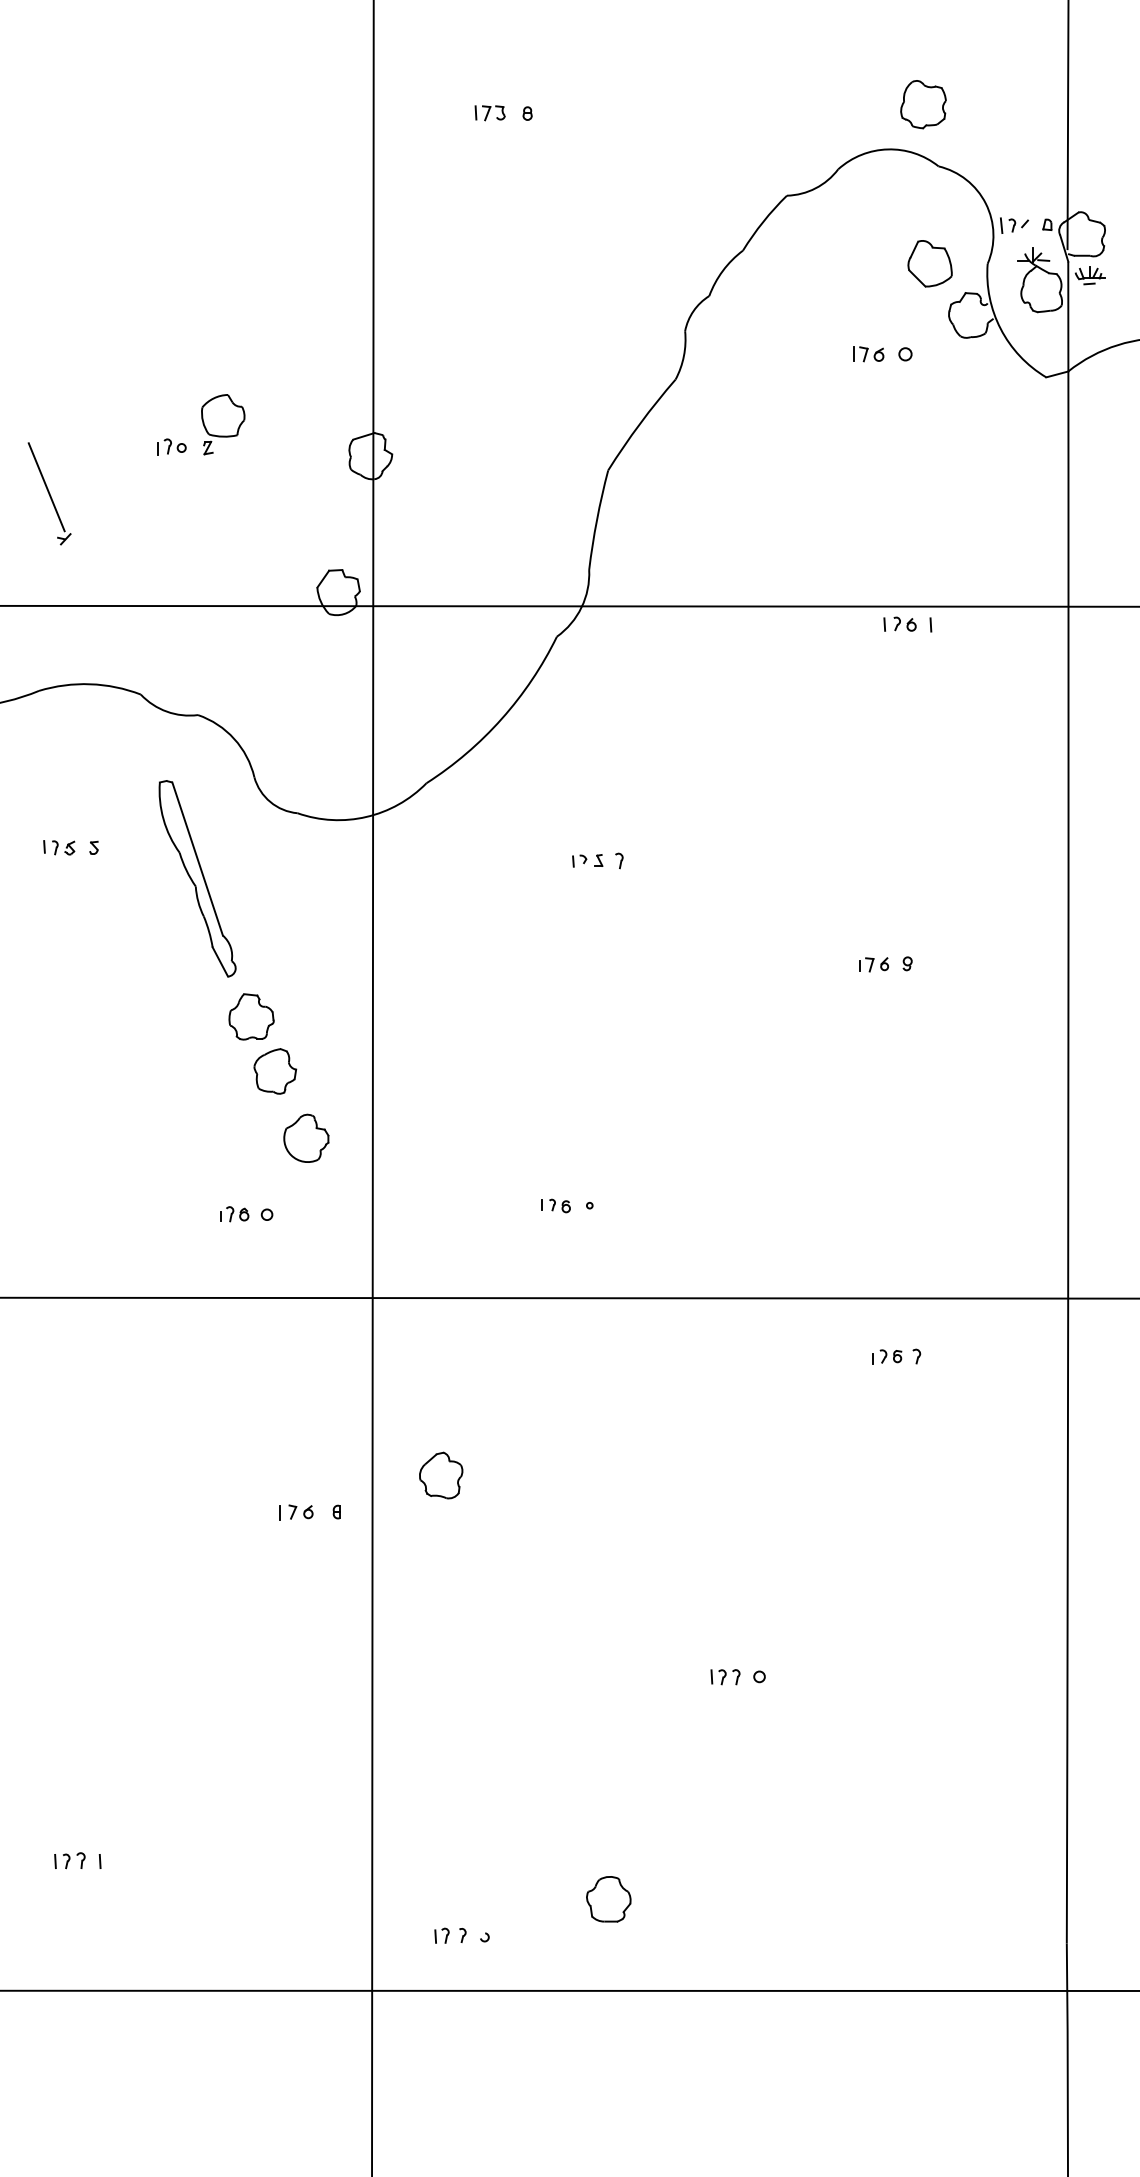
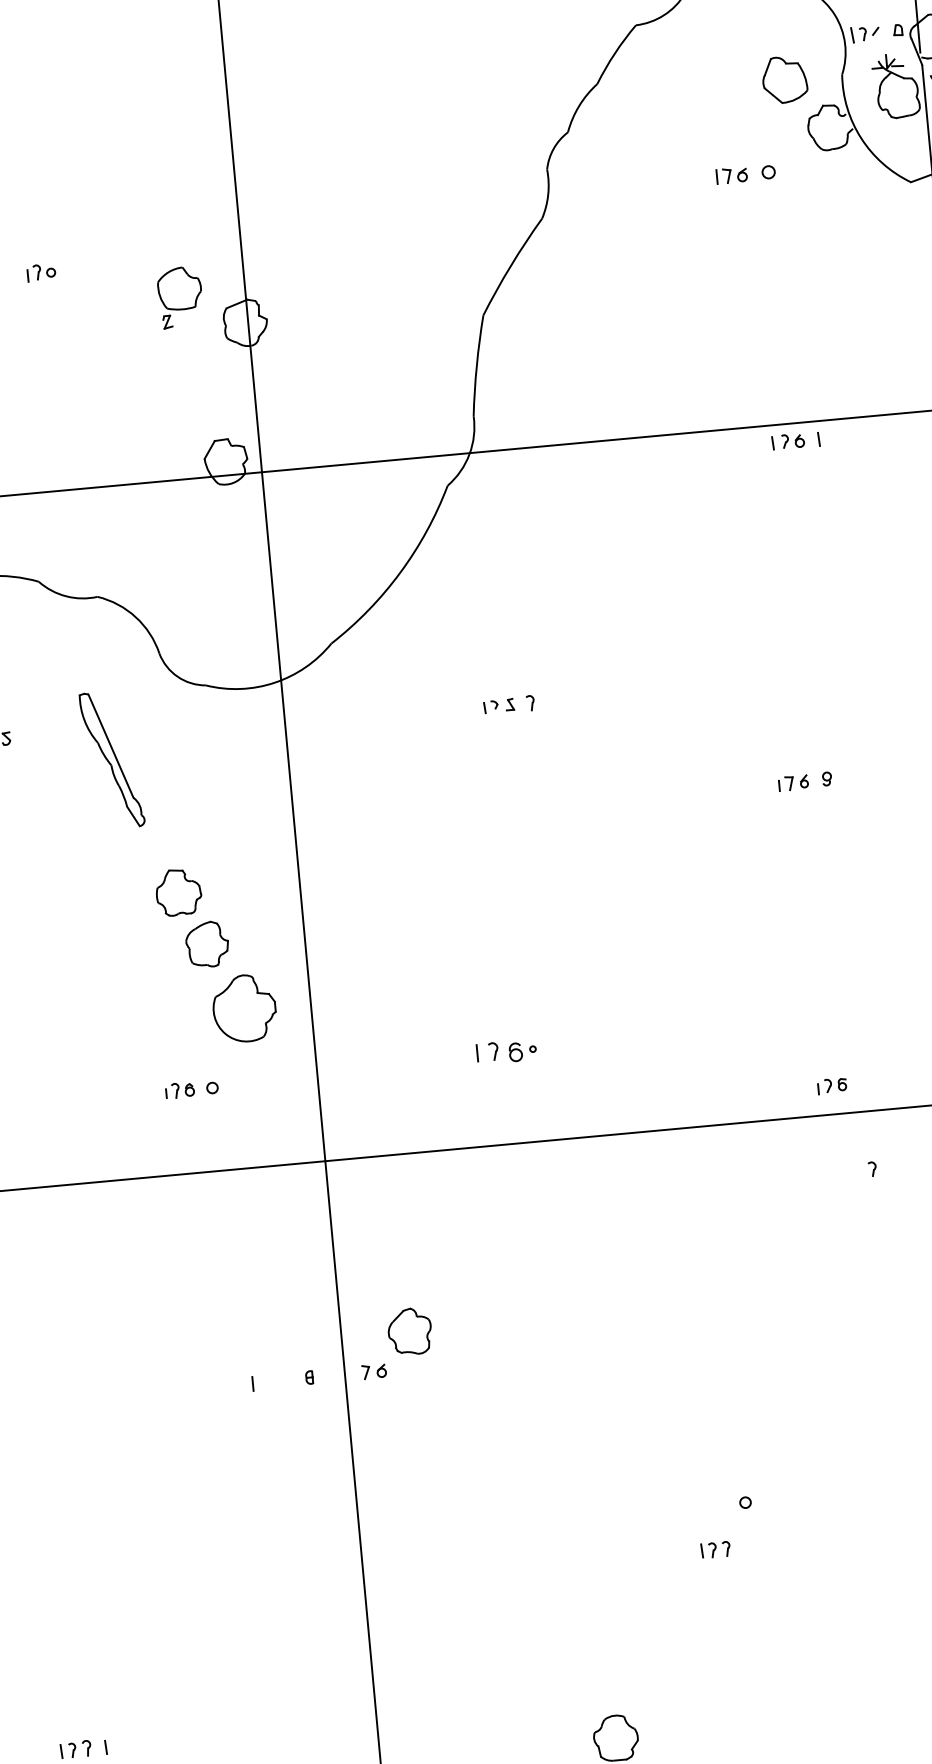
part: (223, 424) -> (180, 297), moved
part: (171, 446) -> (40, 272), moved
part: (197, 878) -> (112, 759), size x0.7
part: (306, 1137) -> (244, 1007), size x1.4
part: (555, 1205) -> (498, 1052), size x1.6
part: (887, 1356) -> (832, 1085), moved
part: (300, 1511) -> (373, 1371), moved
part: (725, 1677) -> (715, 1550), moved

